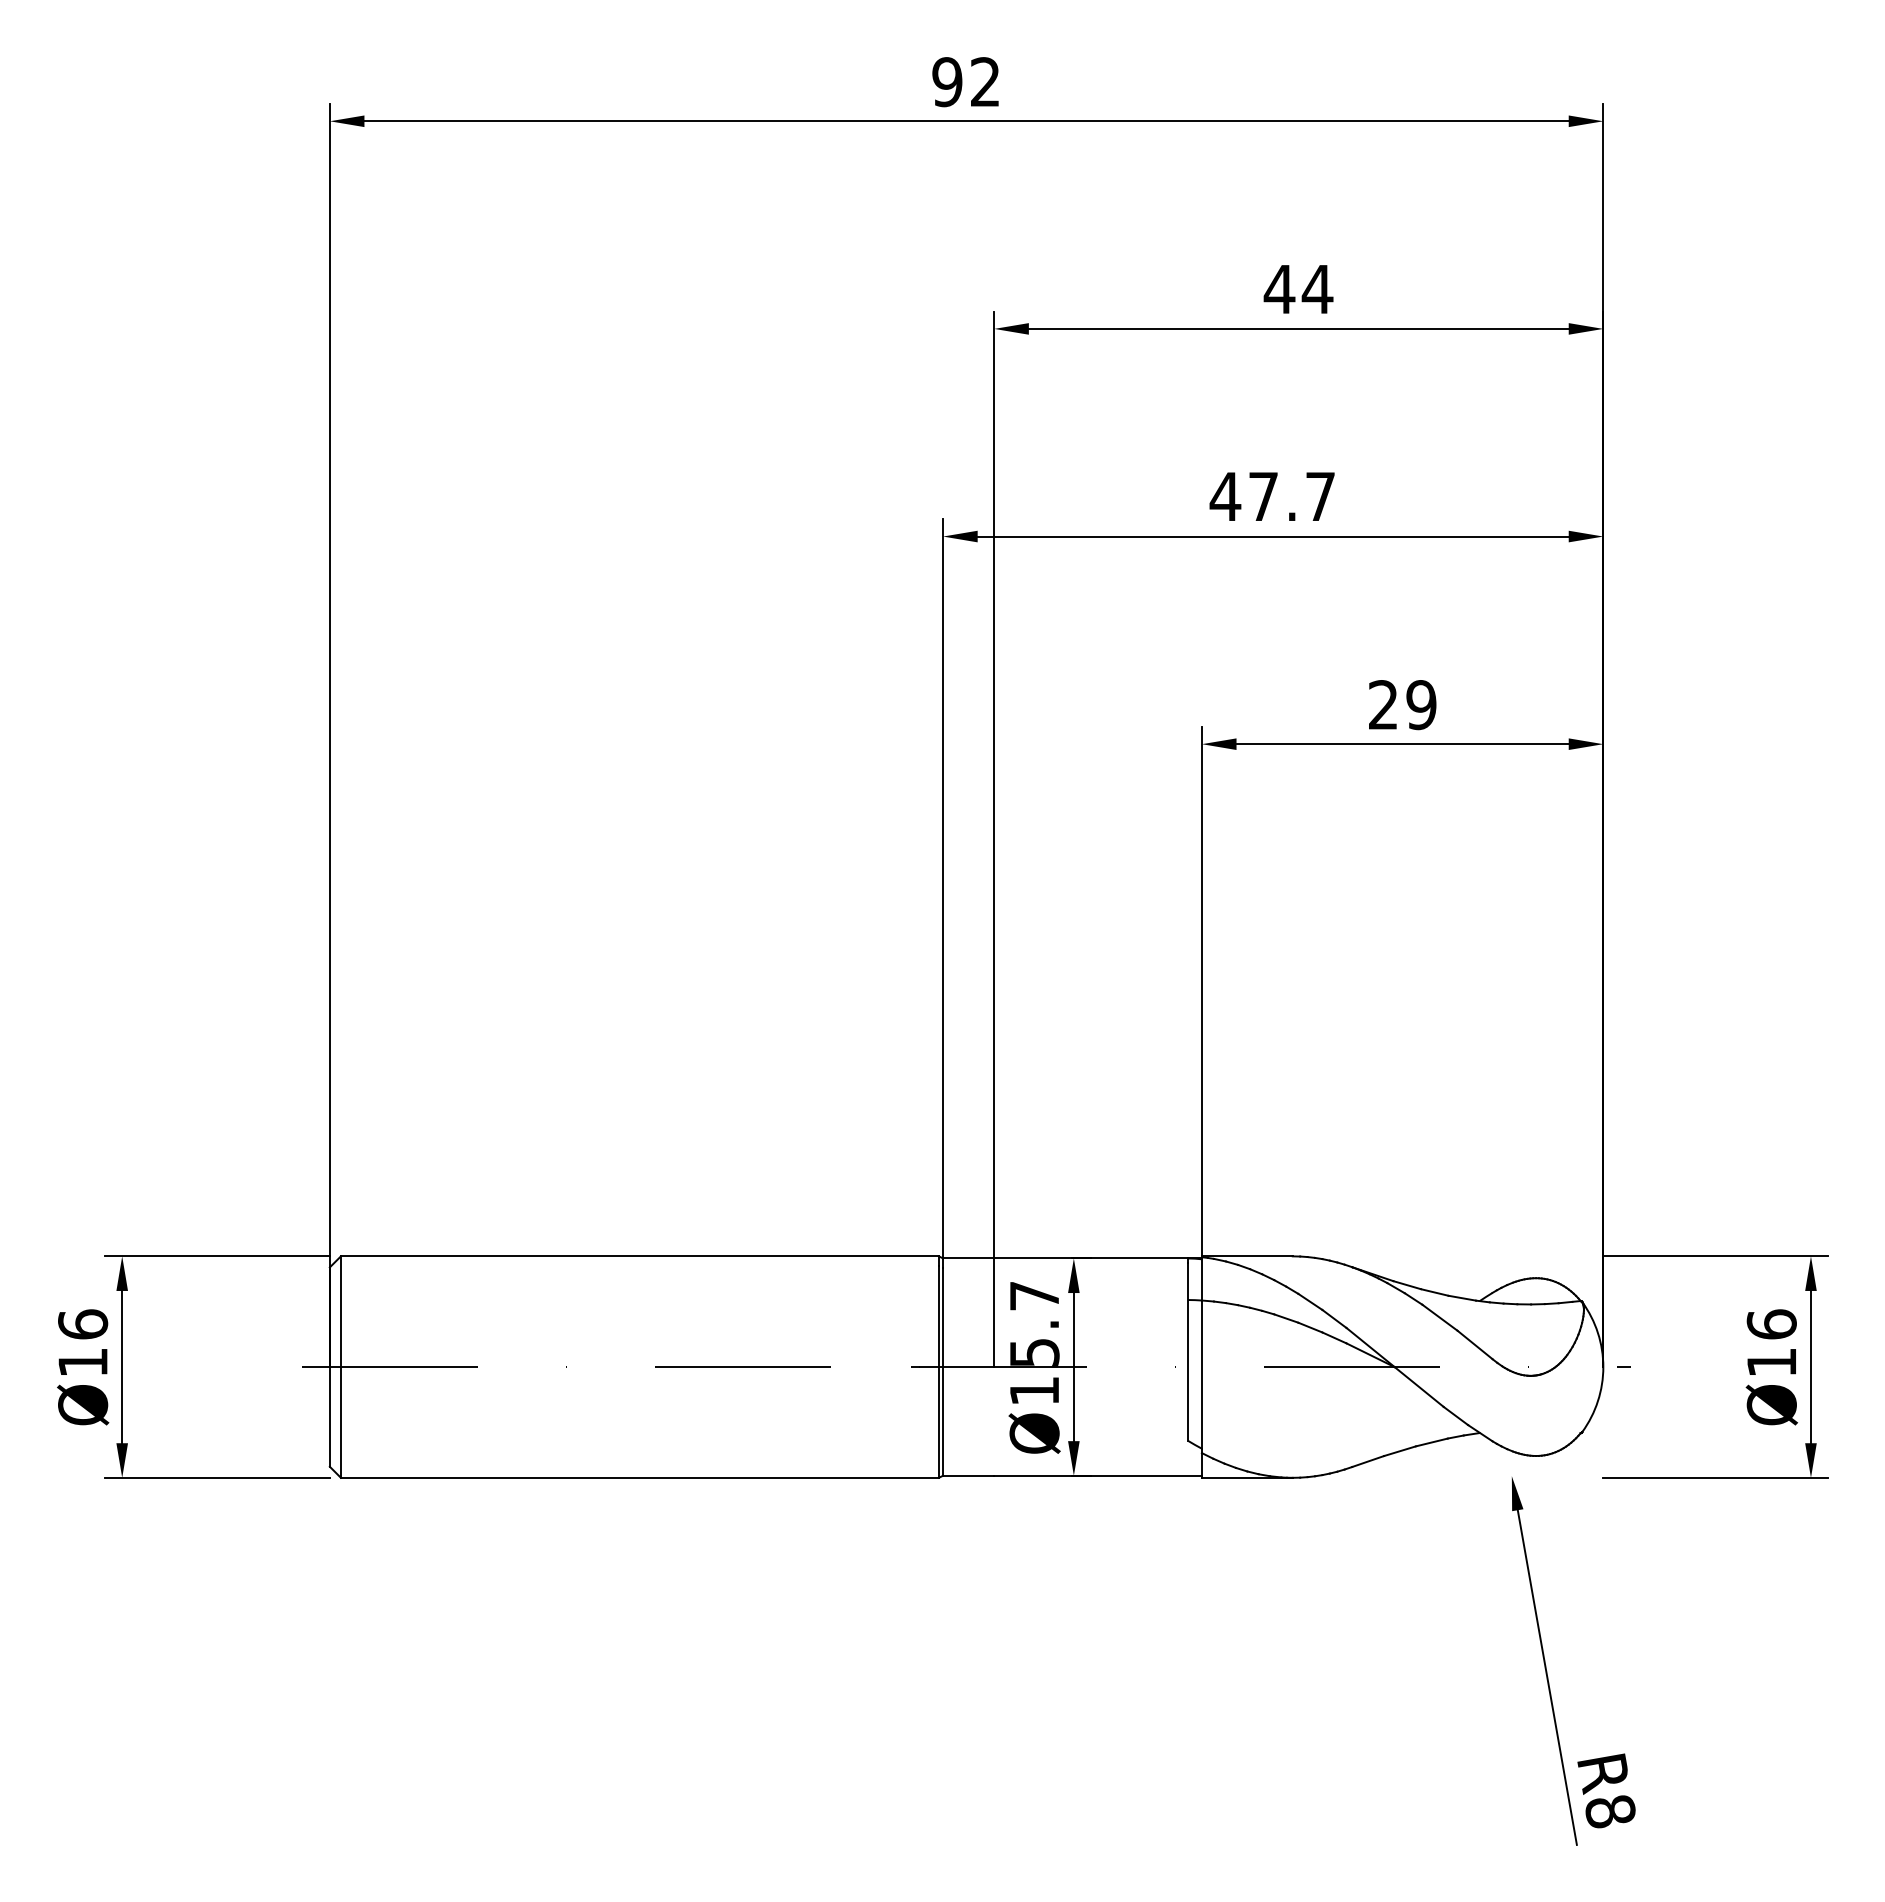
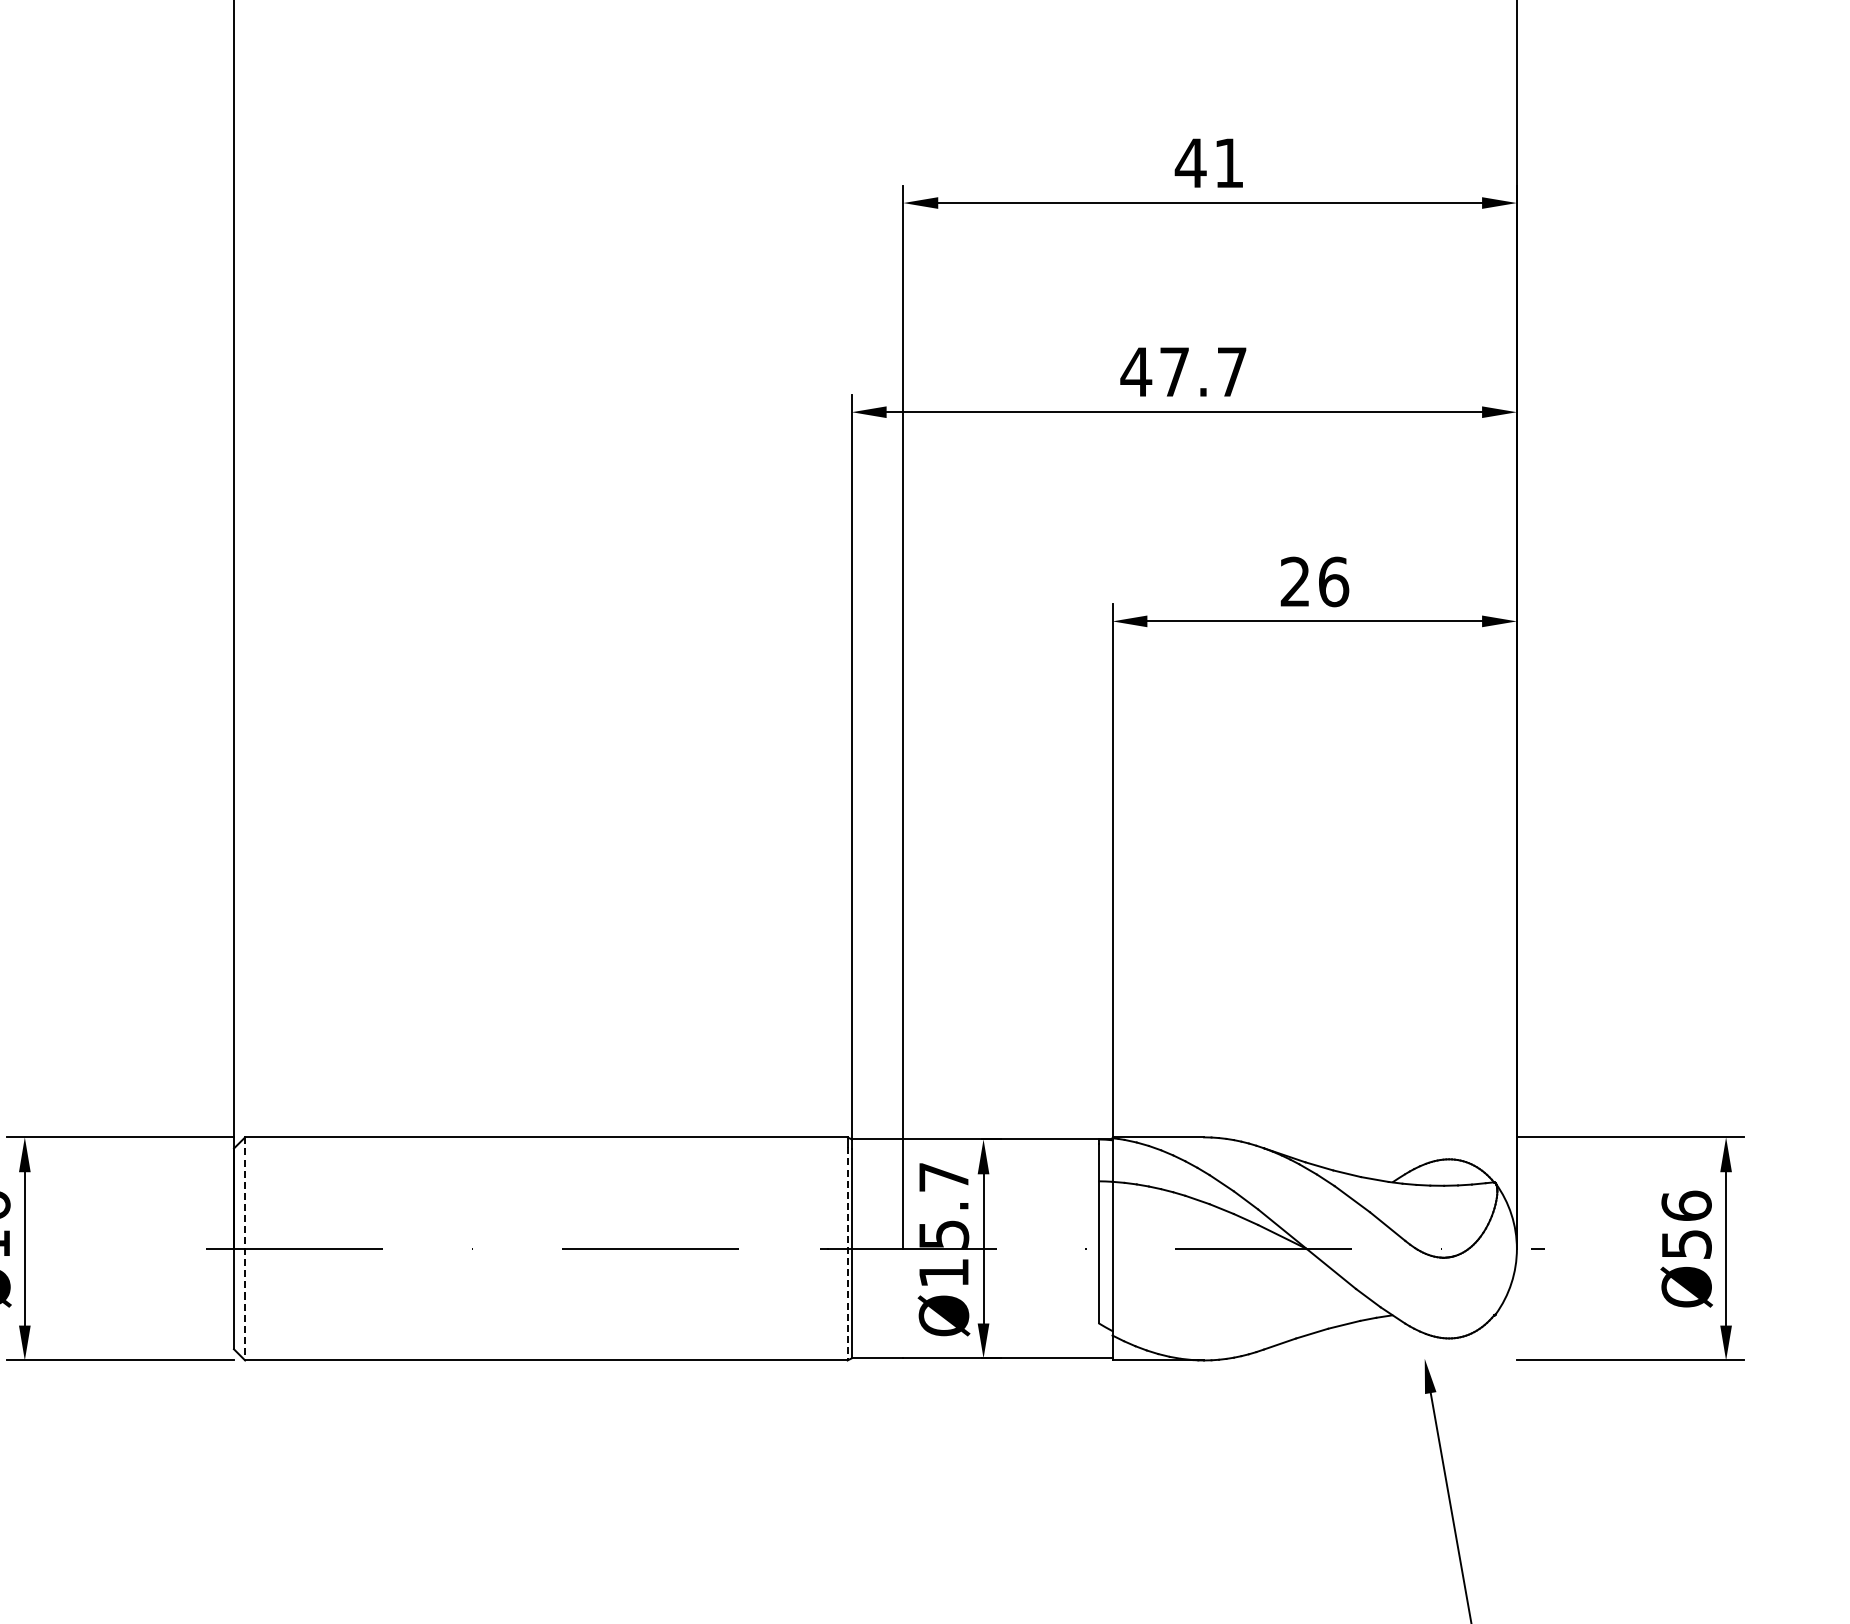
text: (1317, 289) -> (1228, 163), 44 -> 41
text: (1421, 705) -> (1333, 582), 29 -> 26
text: (1771, 1362) -> (1686, 1244), Ø16 -> Ø56
line: (340, 1367) -> (244, 1249), solid -> dashed
line: (938, 1372) -> (847, 1254), solid -> dashed

